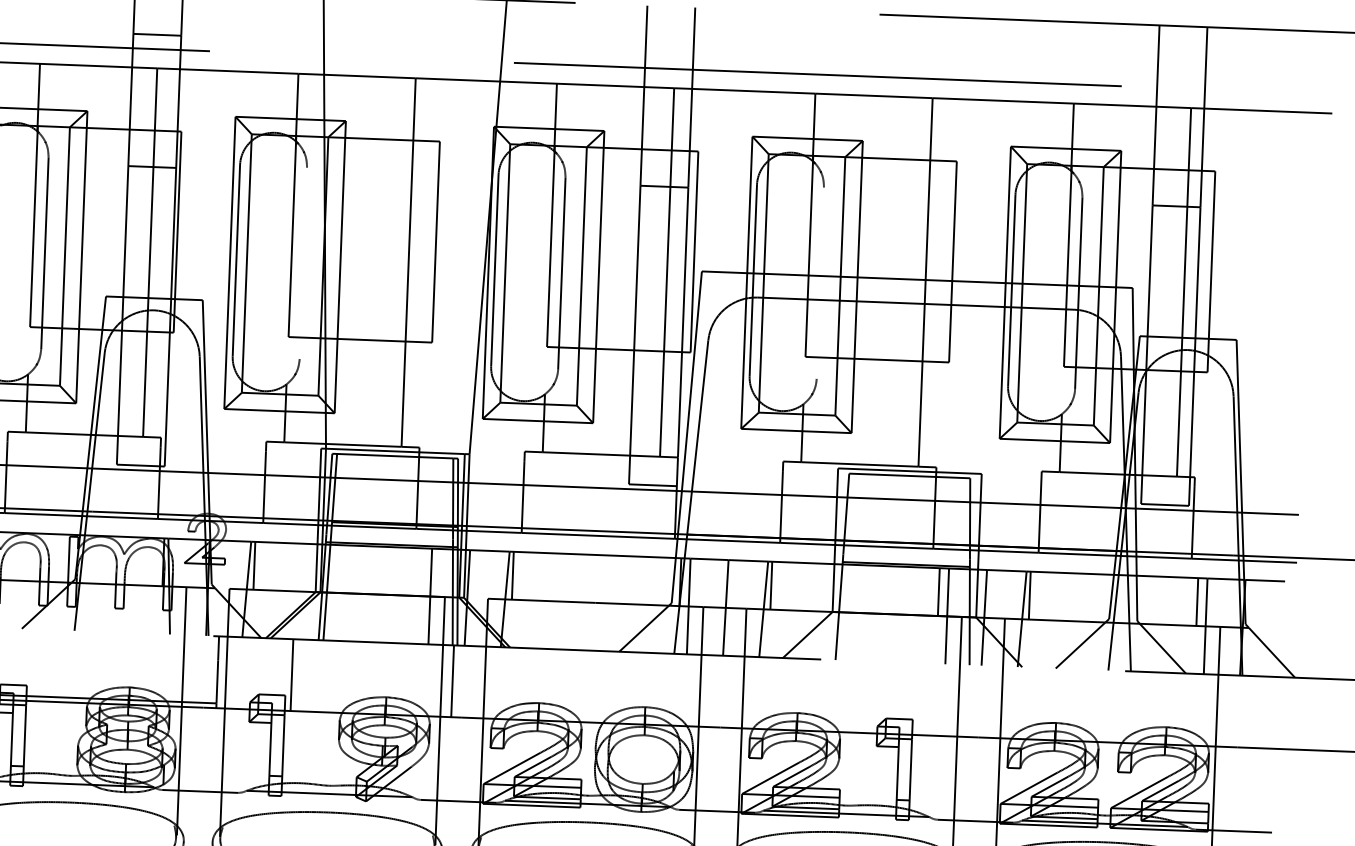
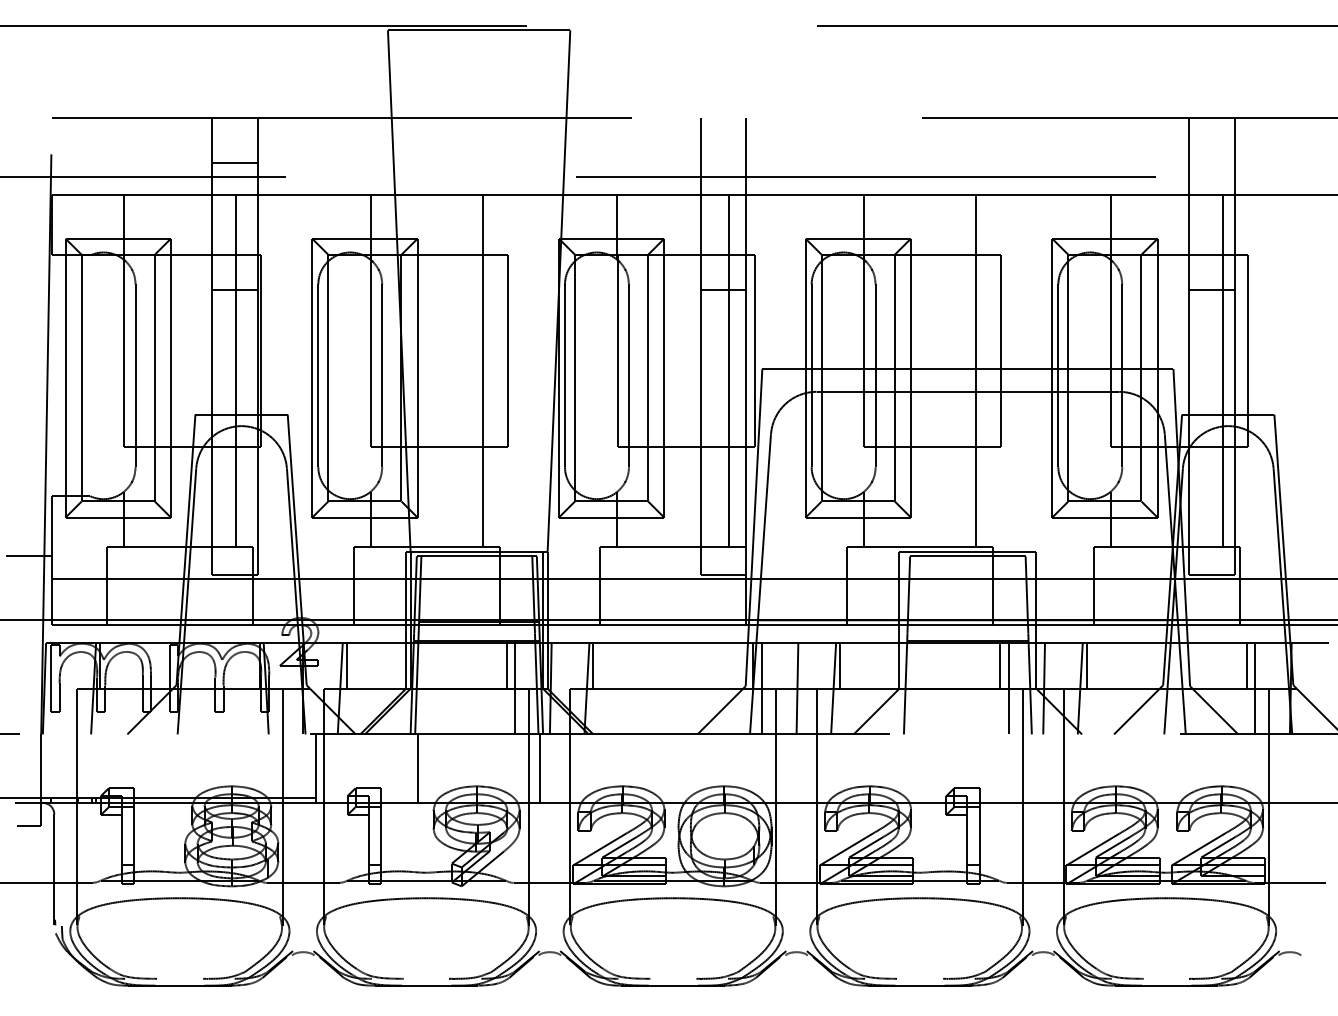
line: (303, 262) -> (382, 375), added
line: (820, 282) -> (875, 375), added
line: (421, 571) -> (506, 665), added
line: (292, 674) -> (418, 768), moved

